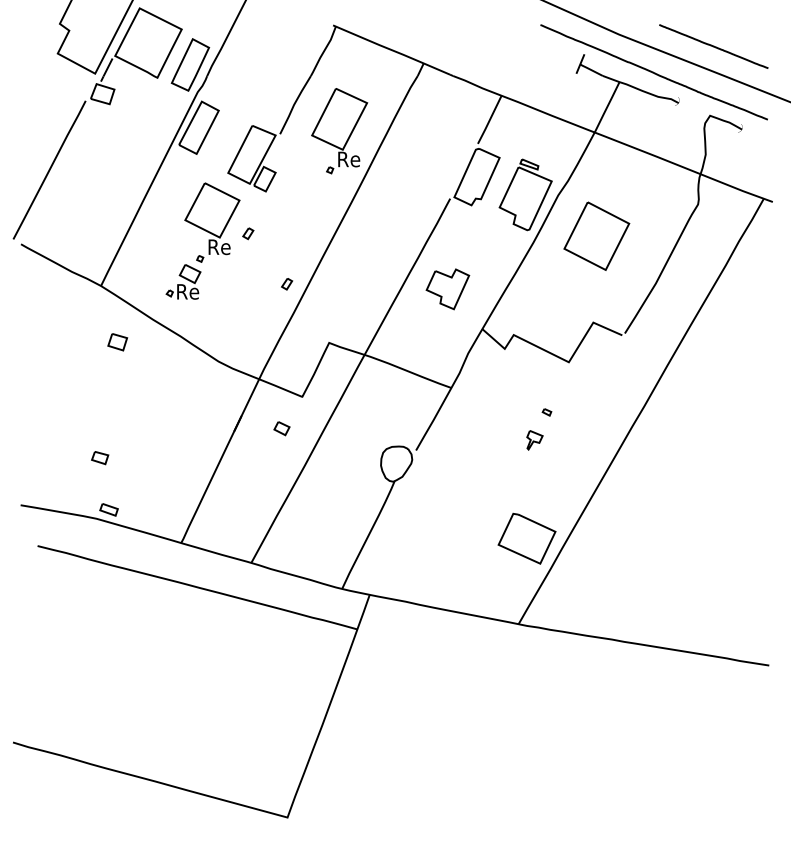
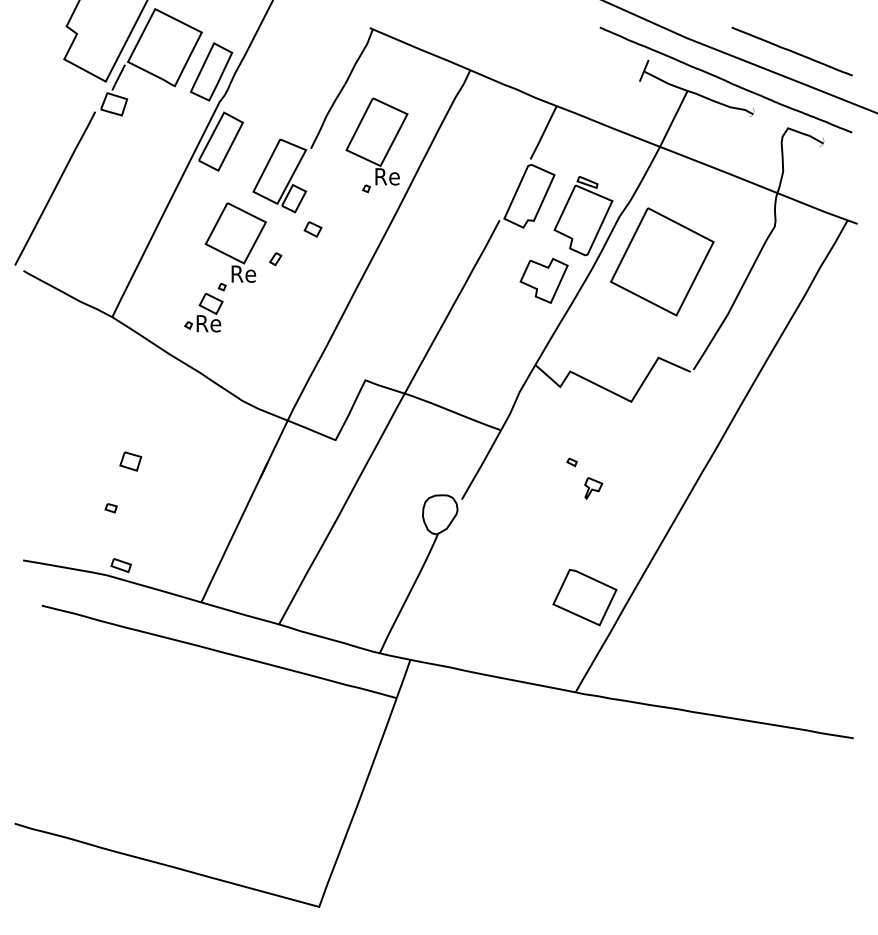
part: (596, 235) -> (662, 261), size x1.43
part: (286, 284) -> (318, 315), removed
part: (447, 289) -> (543, 280), moved
part: (117, 342) -> (130, 461), moved
part: (546, 412) -> (571, 462), moved
part: (281, 428) -> (312, 229), moved
part: (99, 458) -> (110, 508), size x0.62

